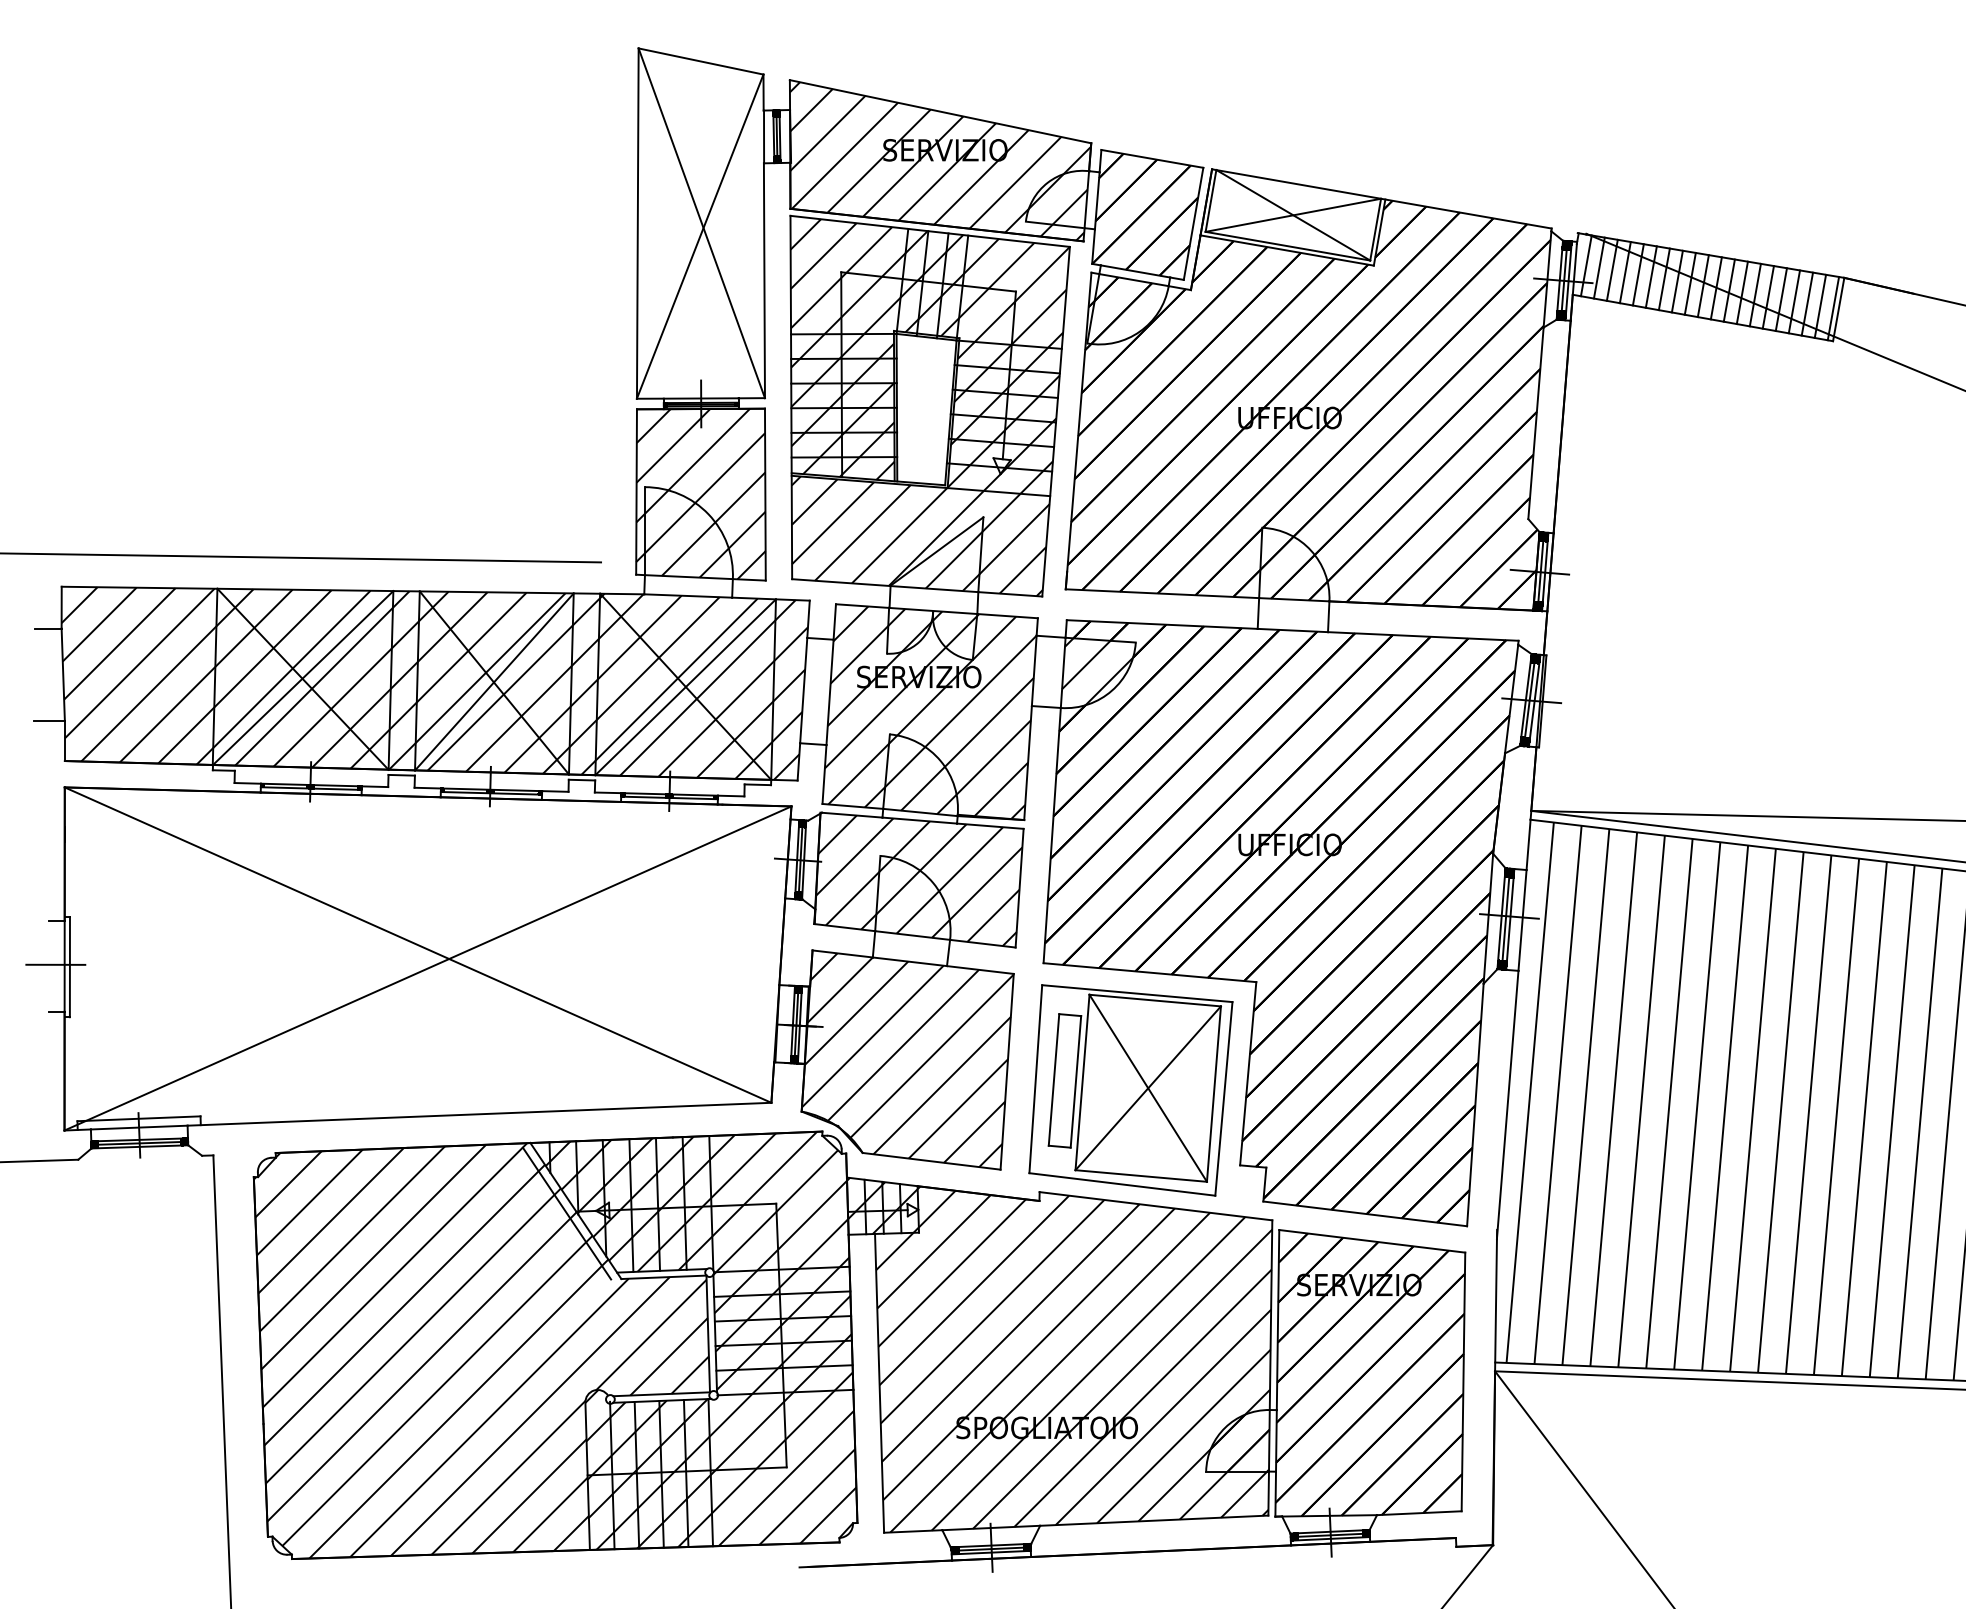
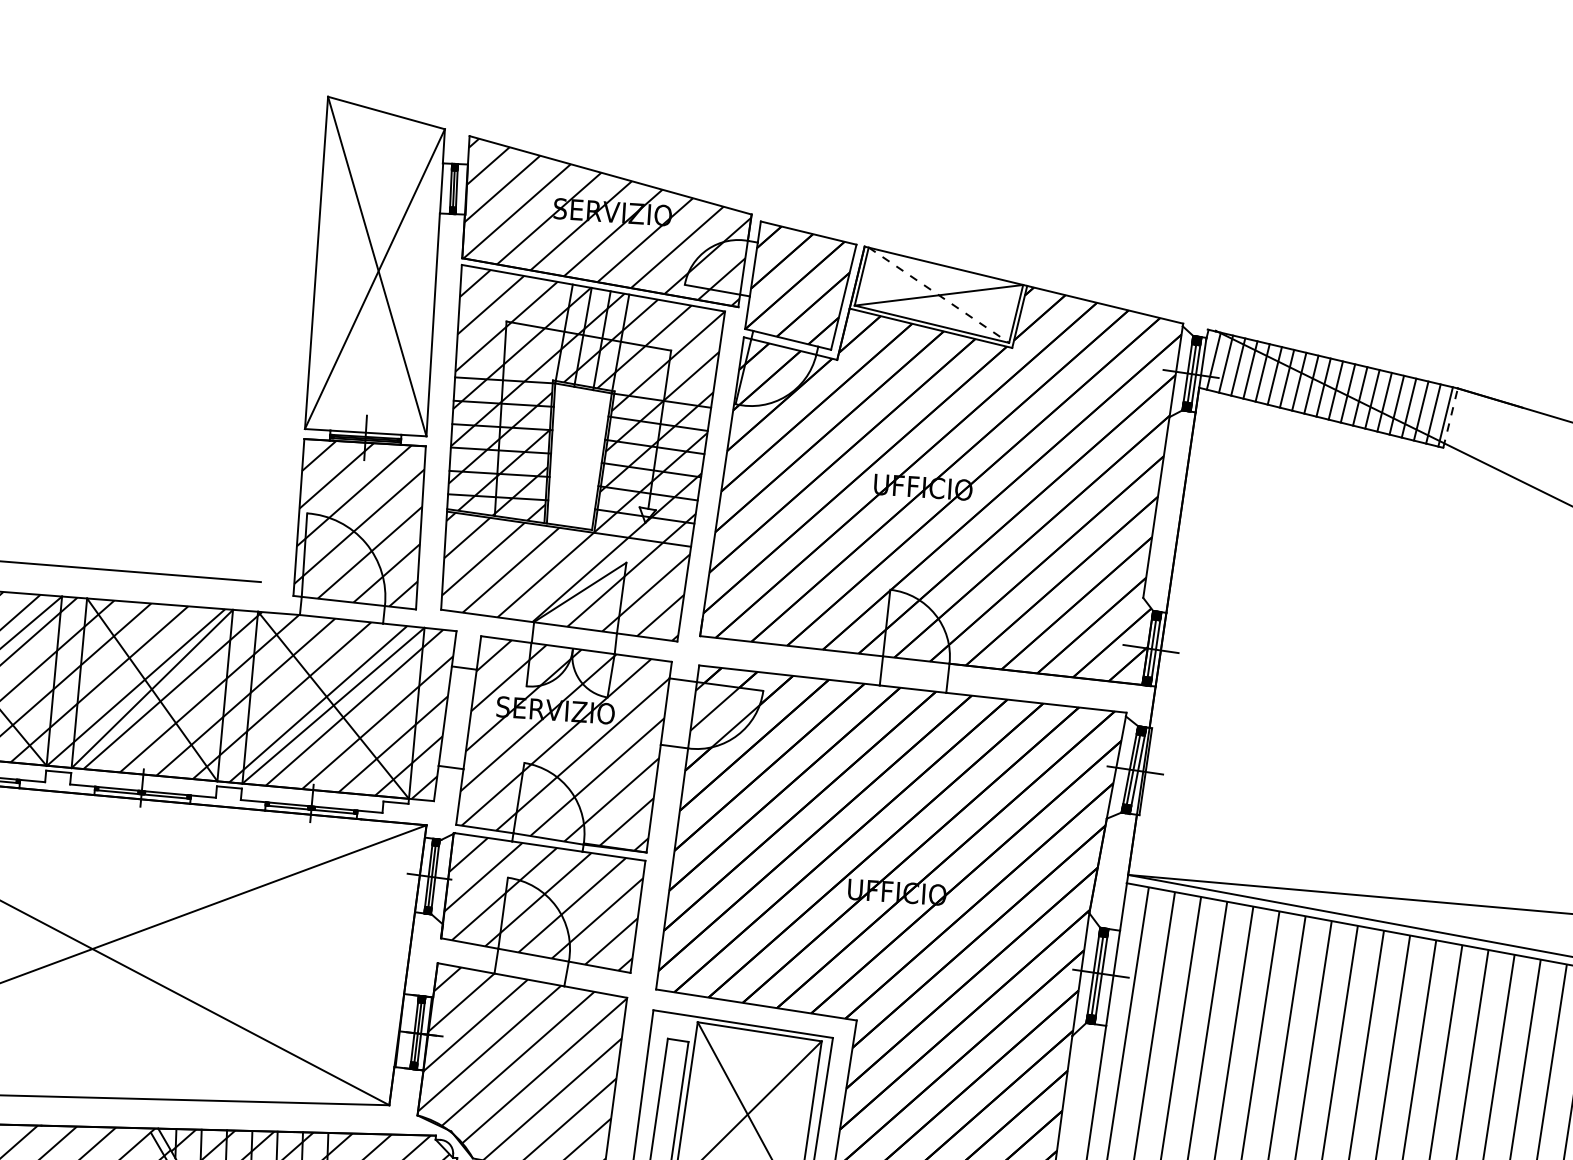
line: (1293, 215) -> (939, 295), solid -> dashed
line: (1838, 309) -> (1450, 418), solid -> dashed

